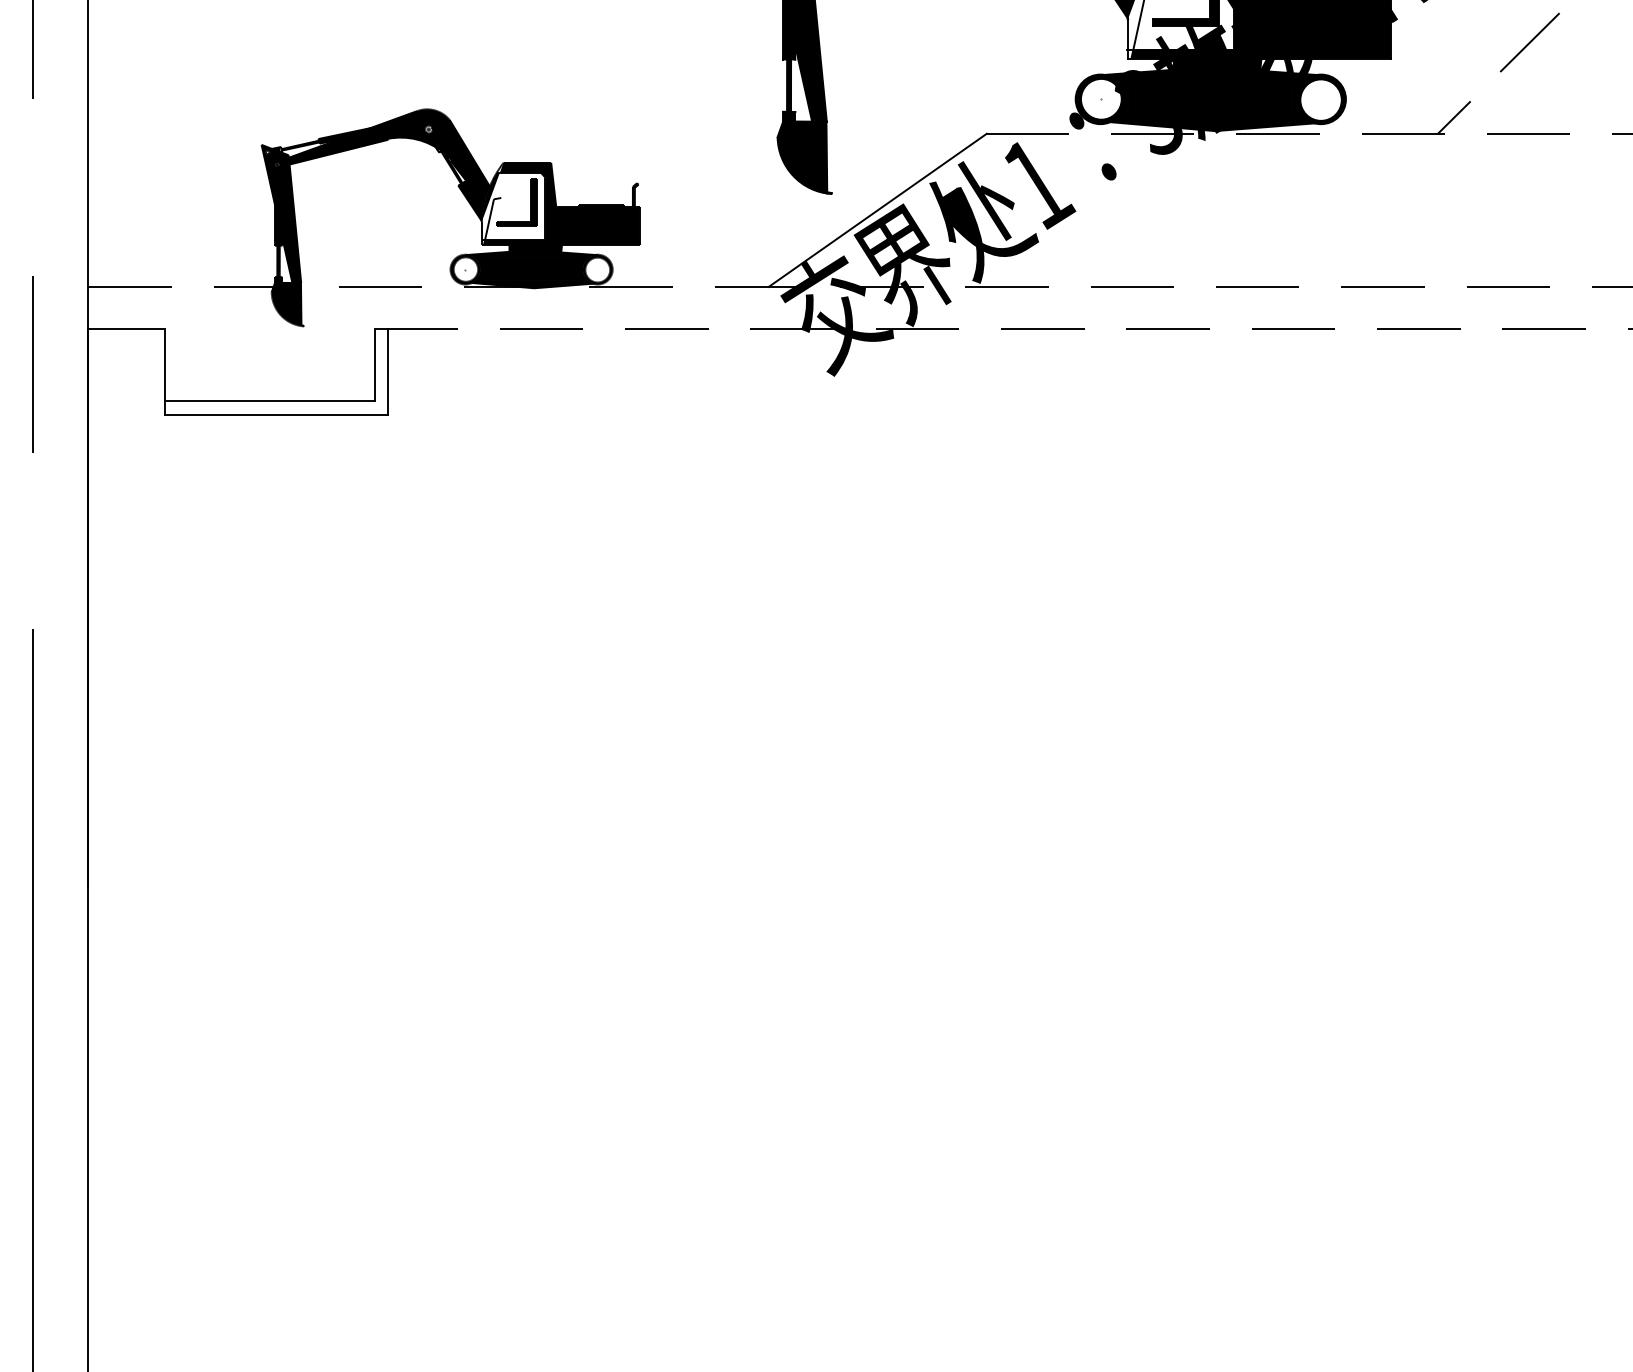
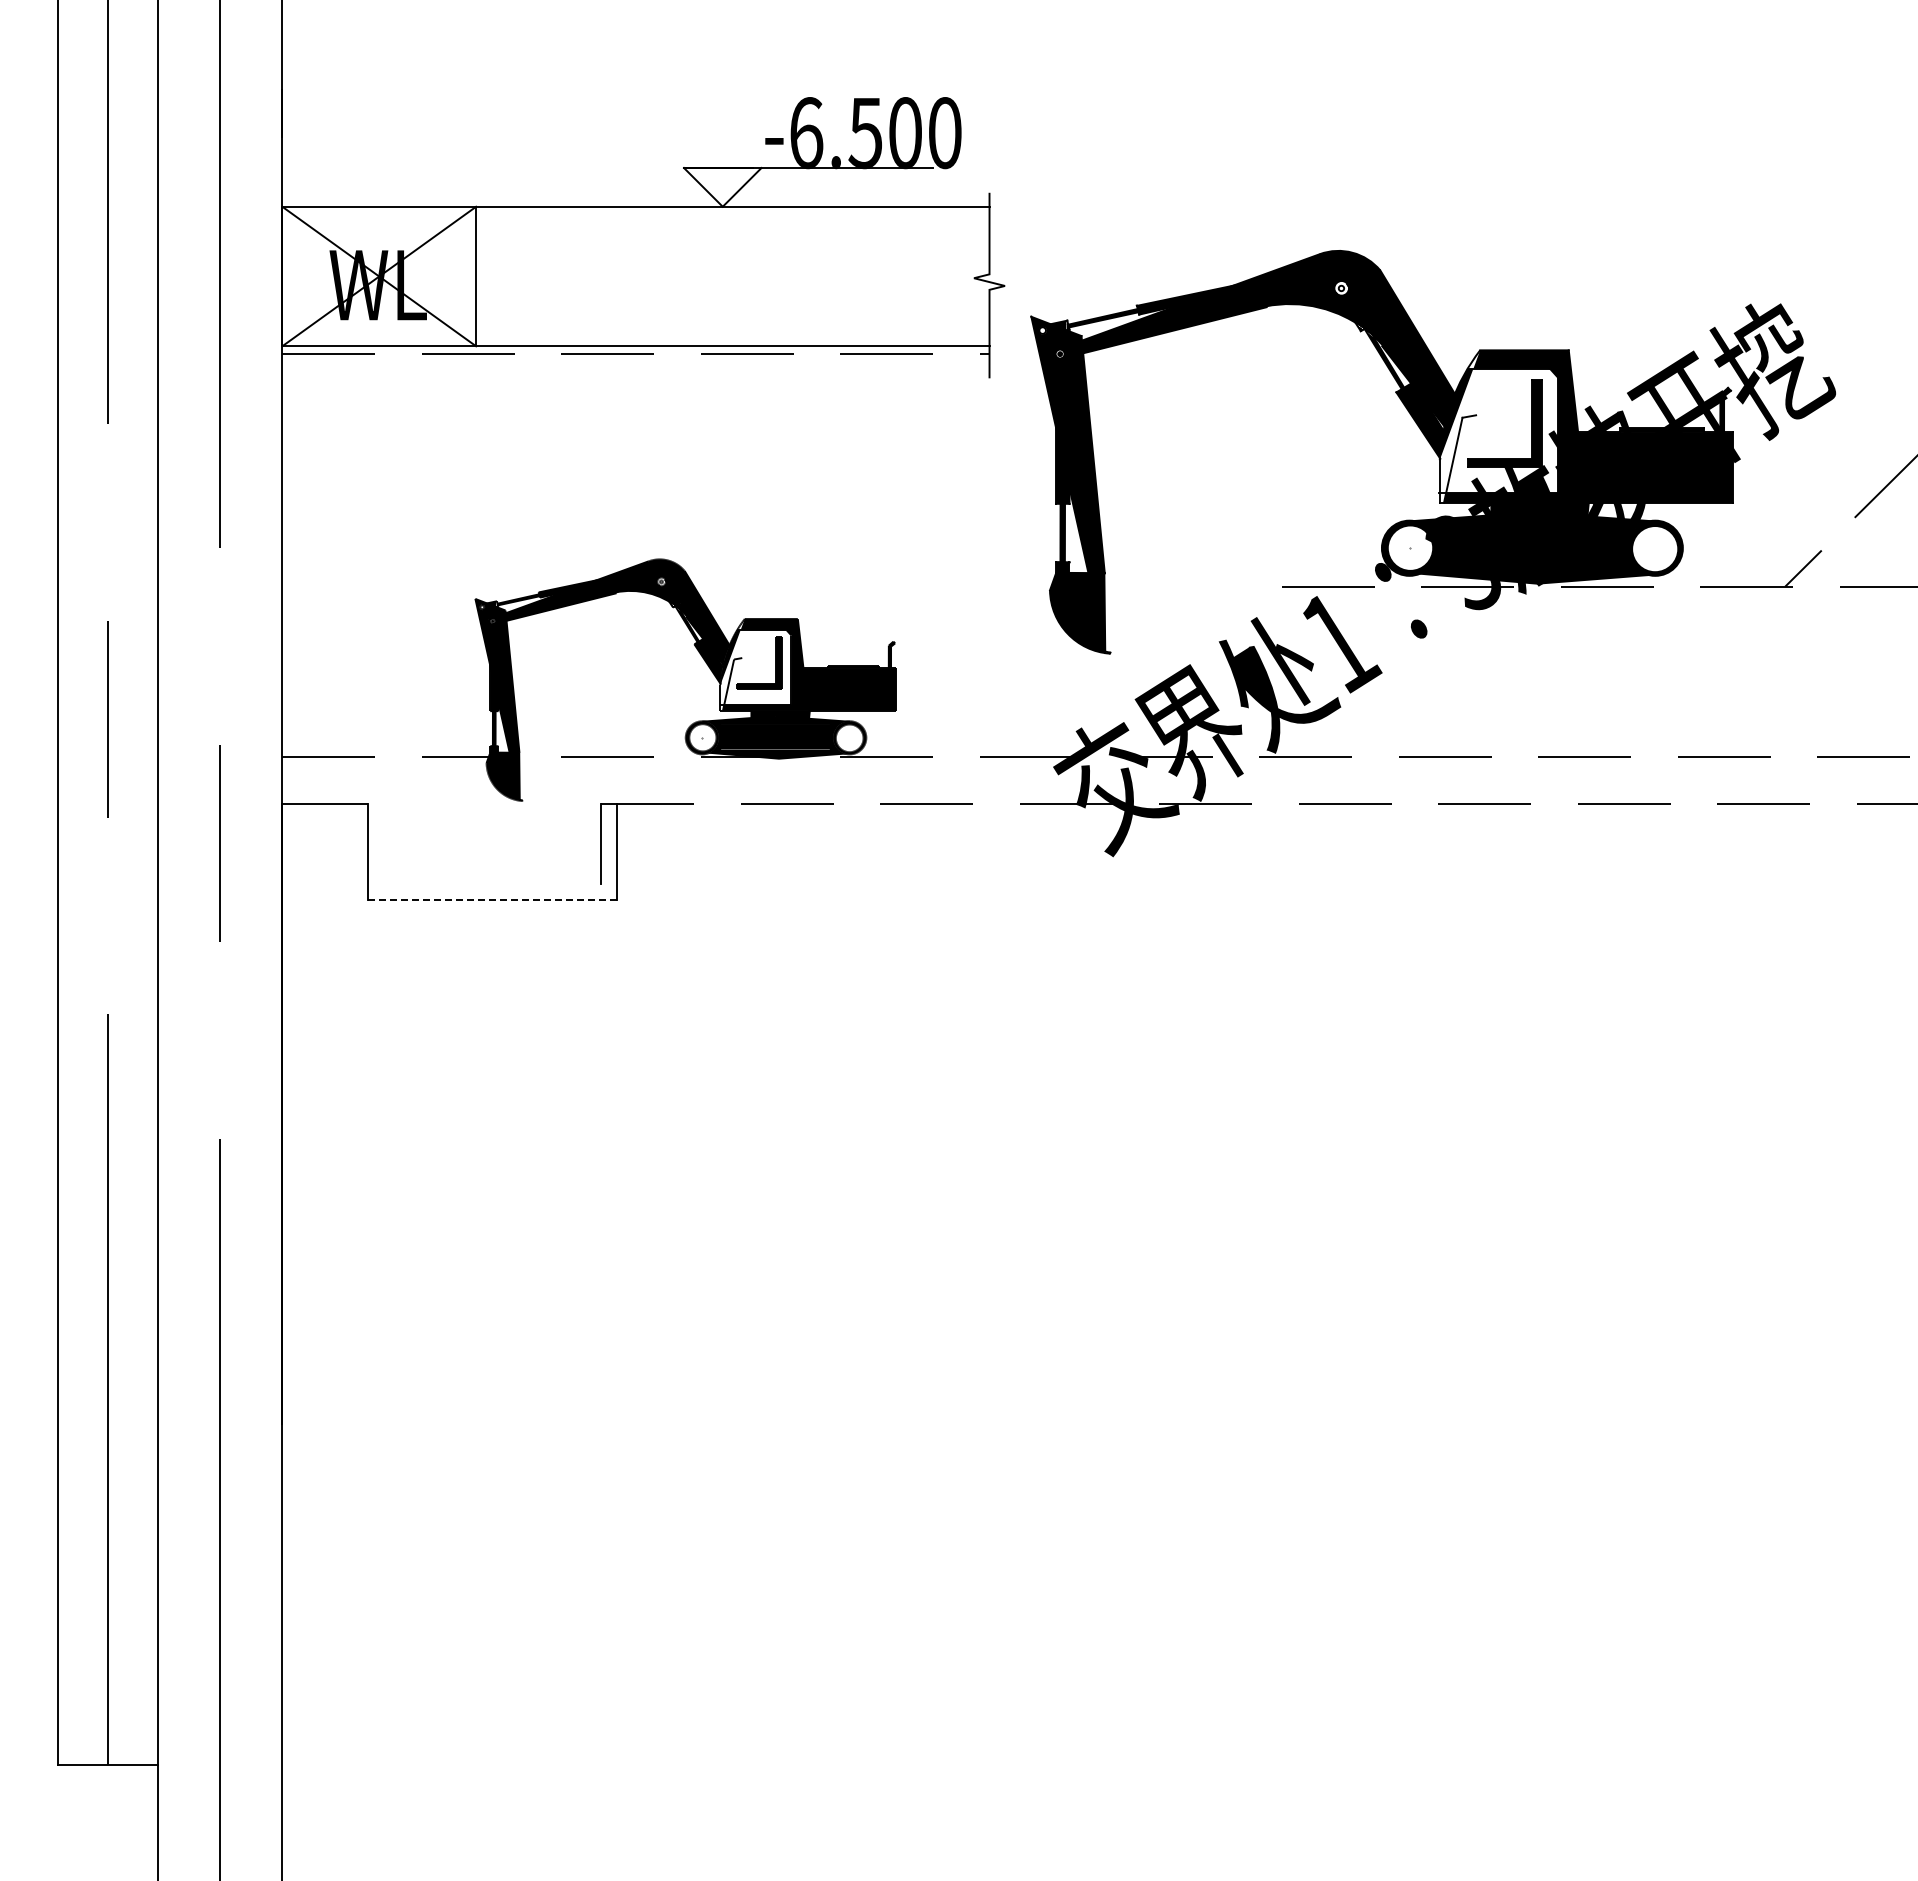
line: (877, 210) -> (1161, 671), removed
line: (269, 401) -> (484, 884), removed
line: (276, 414) -> (492, 899), solid -> dashed

